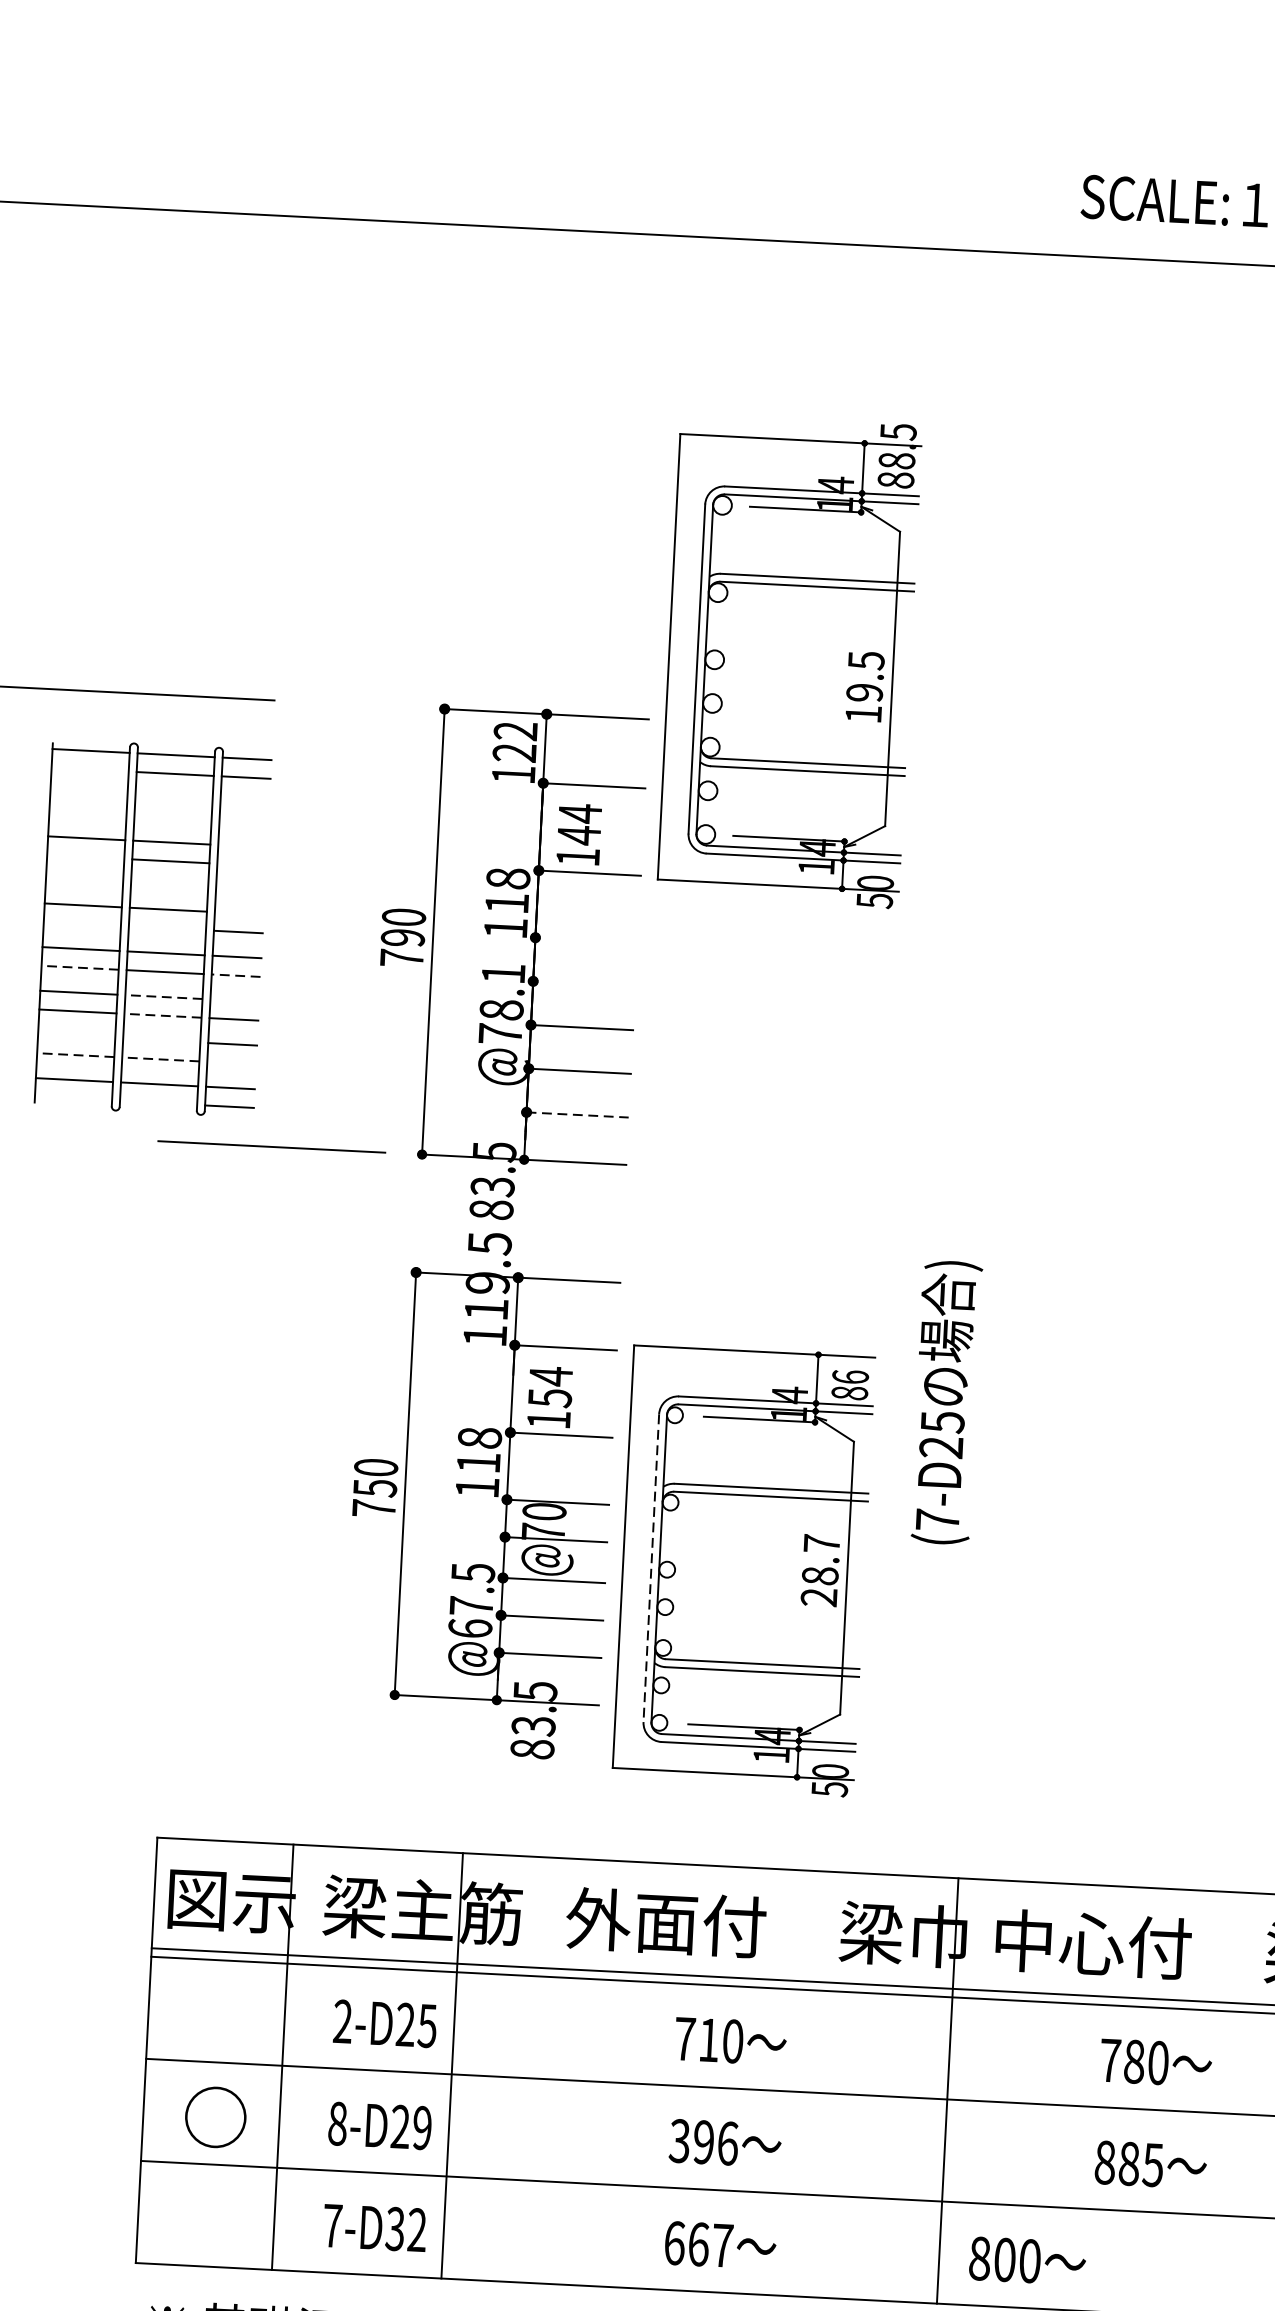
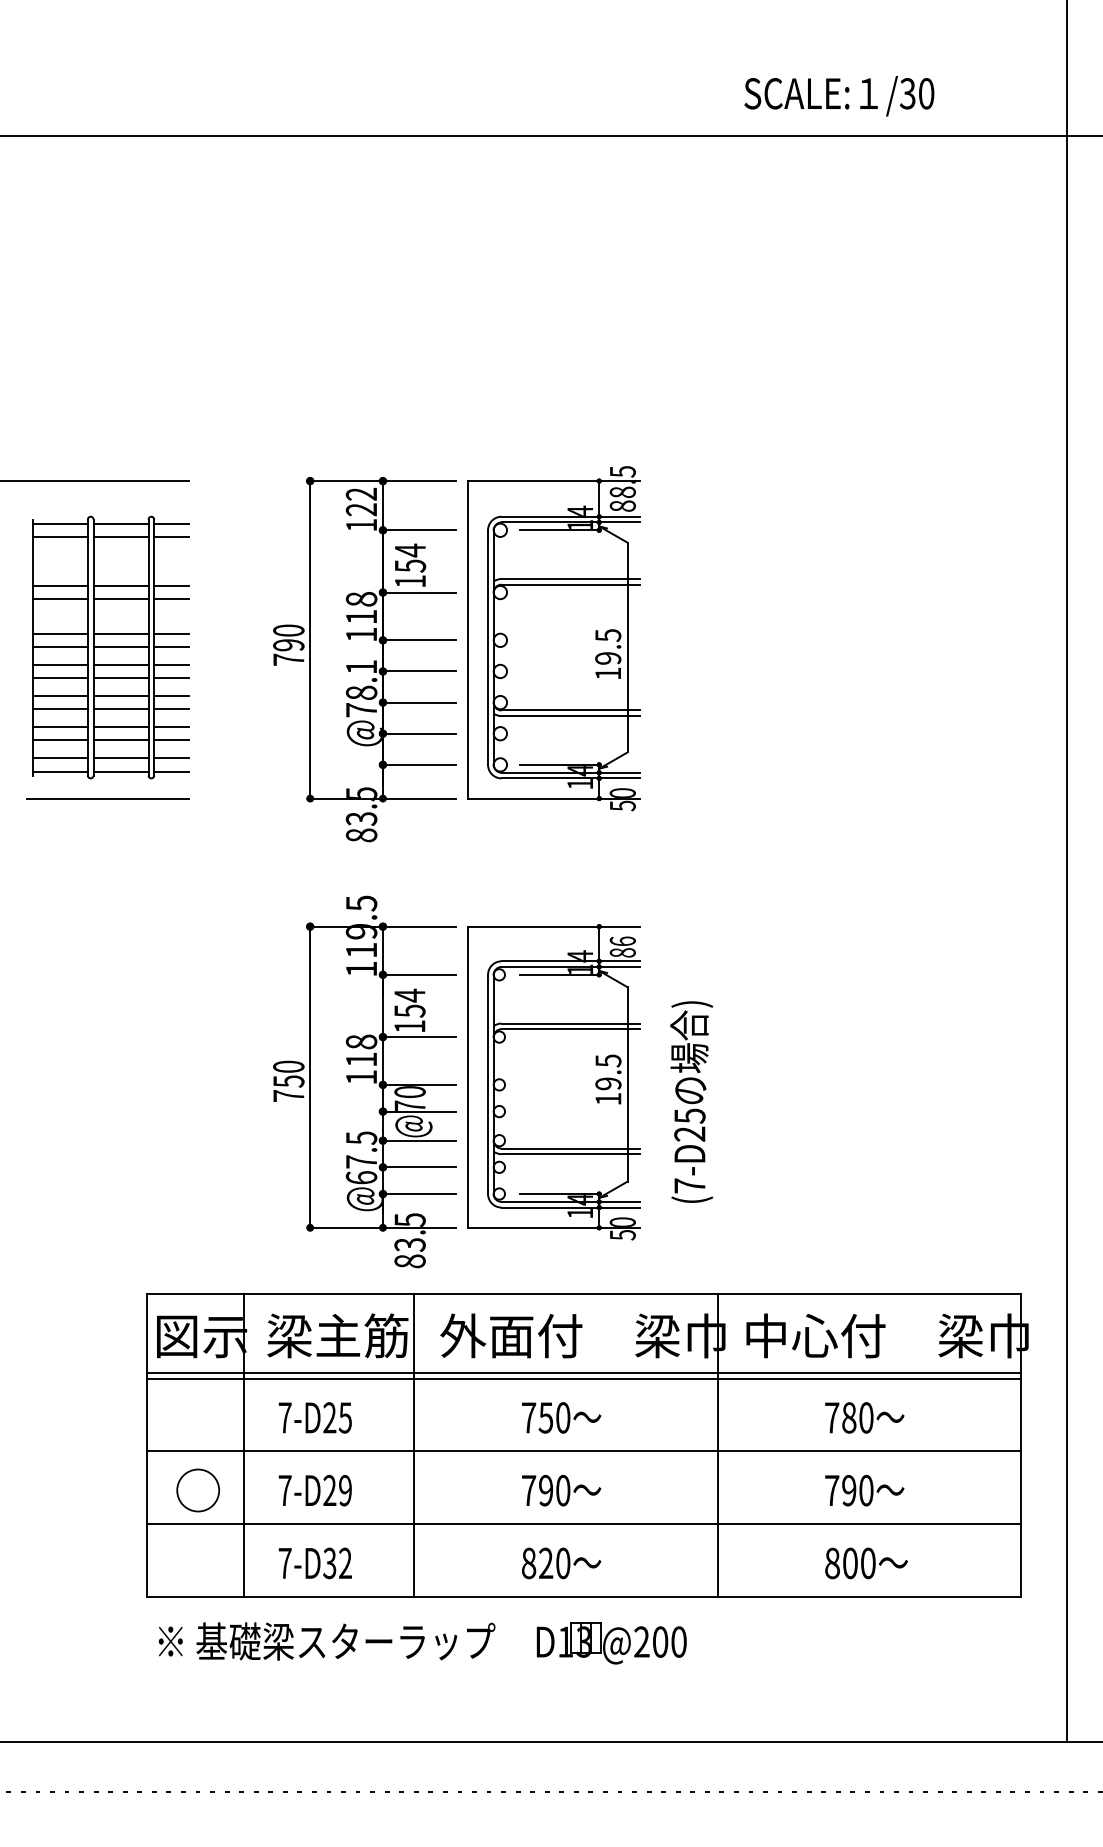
part: (789, 660) -> (553, 638), moved
line: (88, 768) -> (59, 536), added
text: (579, 836) -> (410, 566), 144 -> 154
line: (242, 845) -> (171, 585), added
line: (84, 857) -> (59, 599), added
line: (241, 865) -> (171, 599), added
line: (239, 913) -> (171, 633), added
line: (81, 924) -> (59, 647), added
line: (166, 929) -> (120, 647), added
line: (585, 940) -> (418, 640), added
line: (78, 968) -> (59, 678), dashed -> solid
line: (236, 976) -> (171, 678), dashed -> solid
line: (583, 983) -> (418, 671), added
line: (163, 996) -> (120, 695), dashed -> solid
line: (234, 1000) -> (171, 695), added
line: (162, 1016) -> (120, 709), dashed -> solid
line: (75, 1036) -> (59, 727), added
line: (160, 1041) -> (120, 727), added
line: (74, 1055) -> (59, 740), dashed -> solid
line: (160, 1059) -> (120, 740), dashed -> solid
line: (231, 1063) -> (171, 740), added
line: (72, 1098) -> (59, 771), added
line: (157, 1103) -> (120, 771), added
line: (577, 1114) -> (419, 764), dashed -> solid
line: (270, 1146) -> (107, 798), moved
text: (945, 1401) -> (691, 1101), moved
part: (481, 1493) -> (364, 1081), moved
line: (651, 1568) -> (488, 1084), dashed -> solid
text: (820, 1569) -> (608, 1079), 28.7 -> 19.5
text: (342, 2021) -> (284, 1417), 2-D25 -> 7-D25
text: (708, 2039) -> (545, 1417), 710 -> 750
line: (452, 2064) -> (414, 1444), moved
text: (336, 2123) -> (284, 1490), 8-D29 -> 7-D29
text: (703, 2142) -> (545, 1490), 396 -> 790
text: (1129, 2163) -> (849, 1490), 885 -> 790
text: (699, 2244) -> (546, 1563), 667 -> 820
text: (1027, 2261) -> (866, 1563), moved

